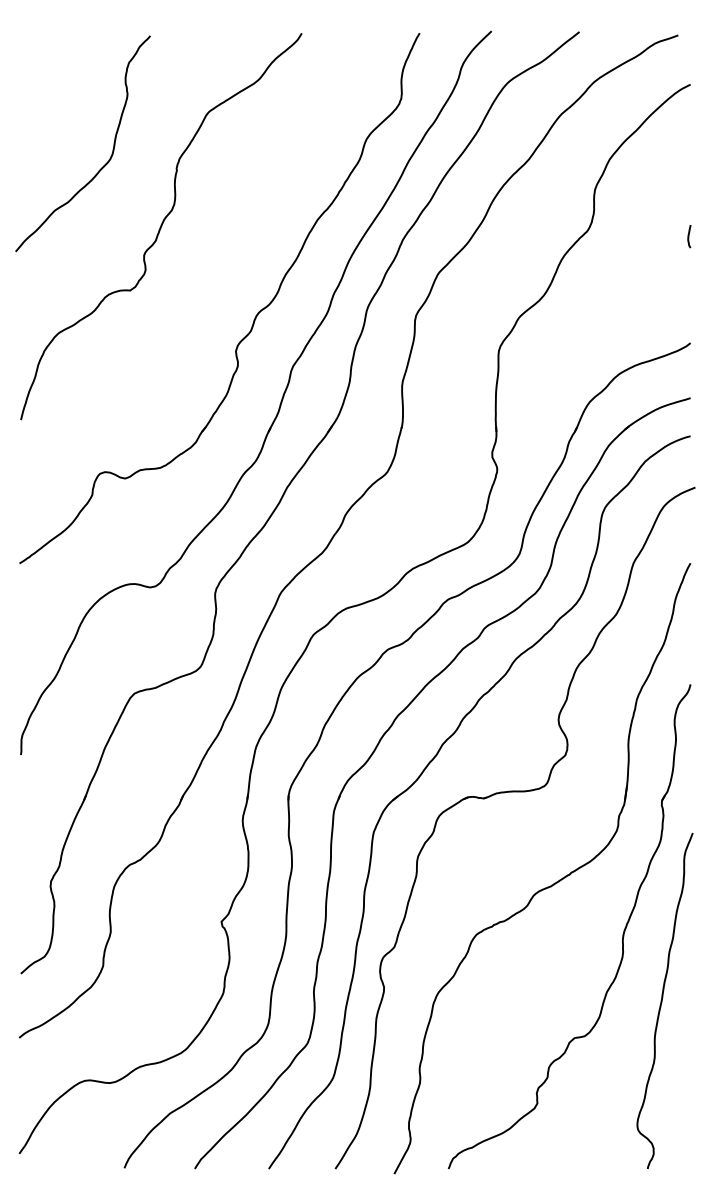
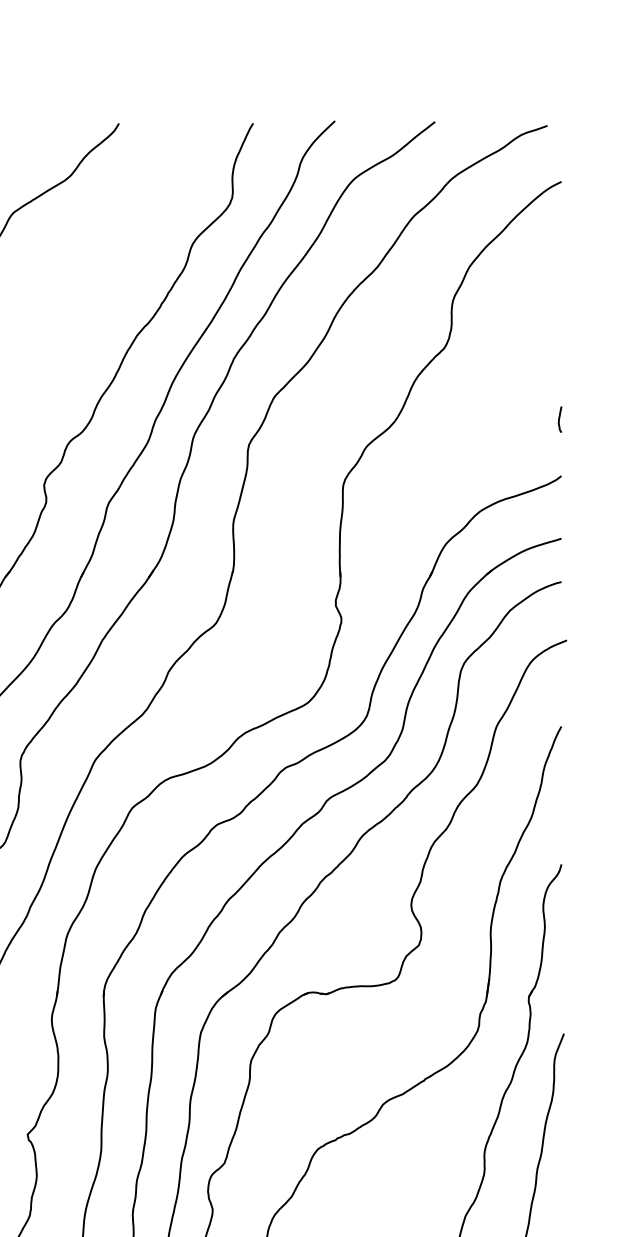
curve: (689, 236) -> (560, 419), moved

